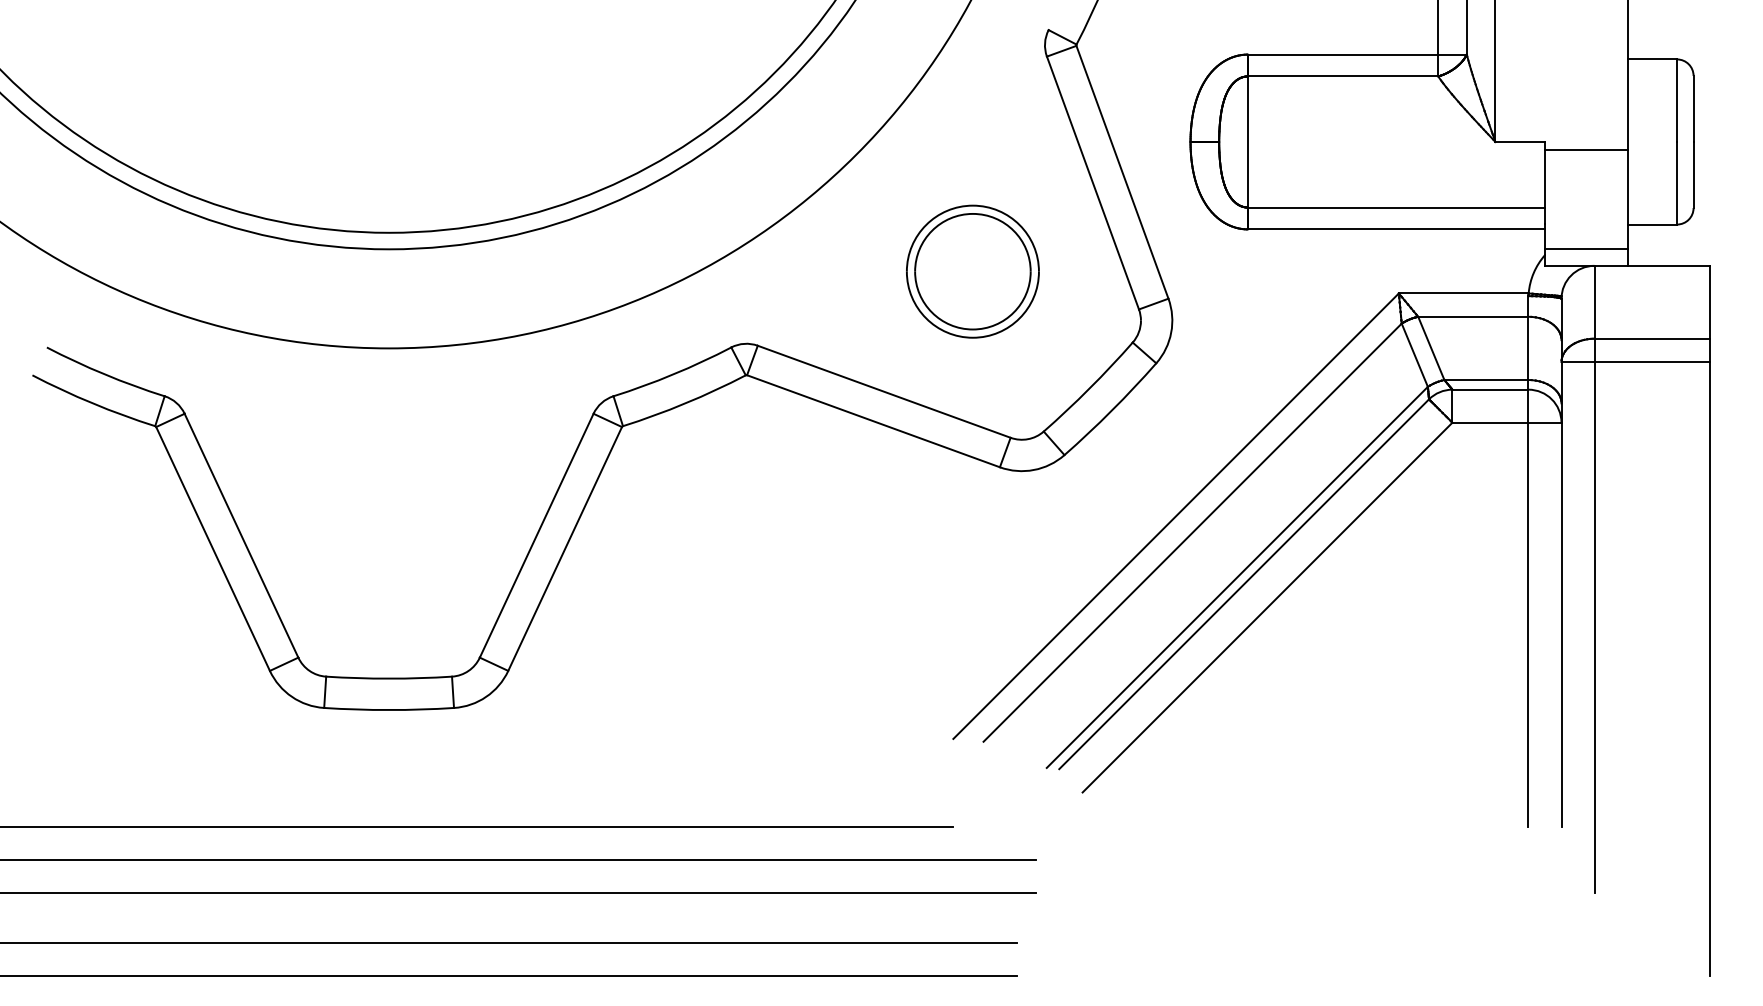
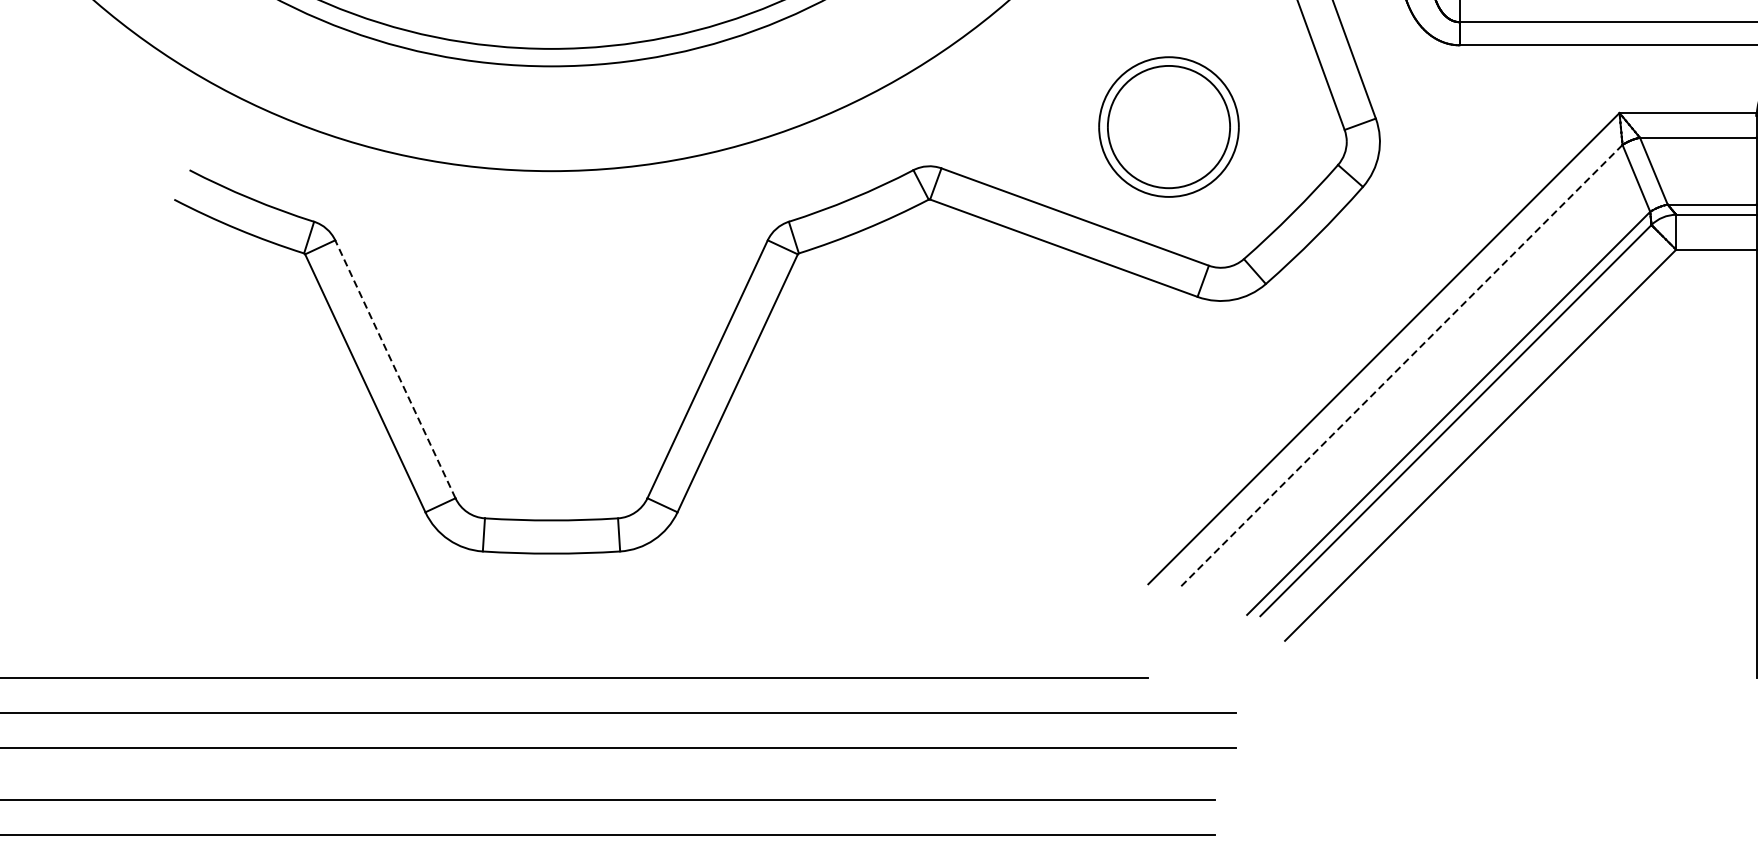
part: (972, 271) -> (1168, 126), moved
line: (1192, 532) -> (1401, 365), solid -> dashed
line: (241, 535) -> (395, 369), solid -> dashed

